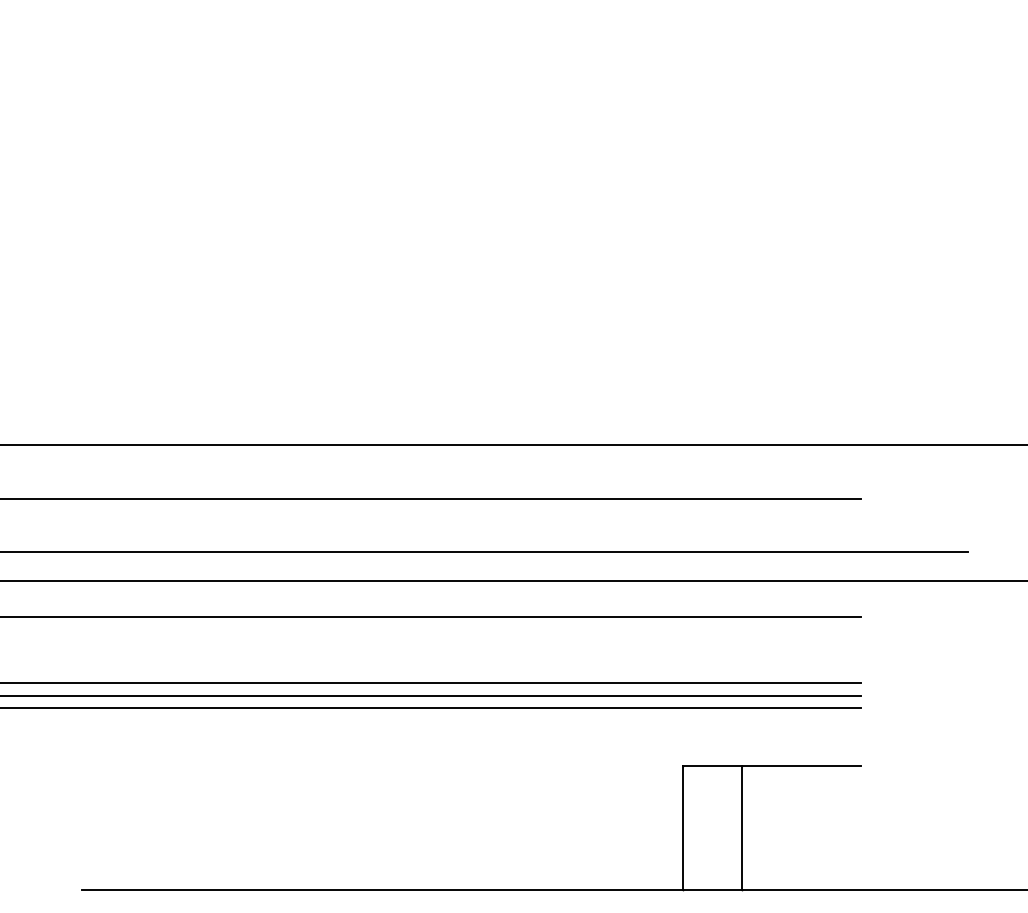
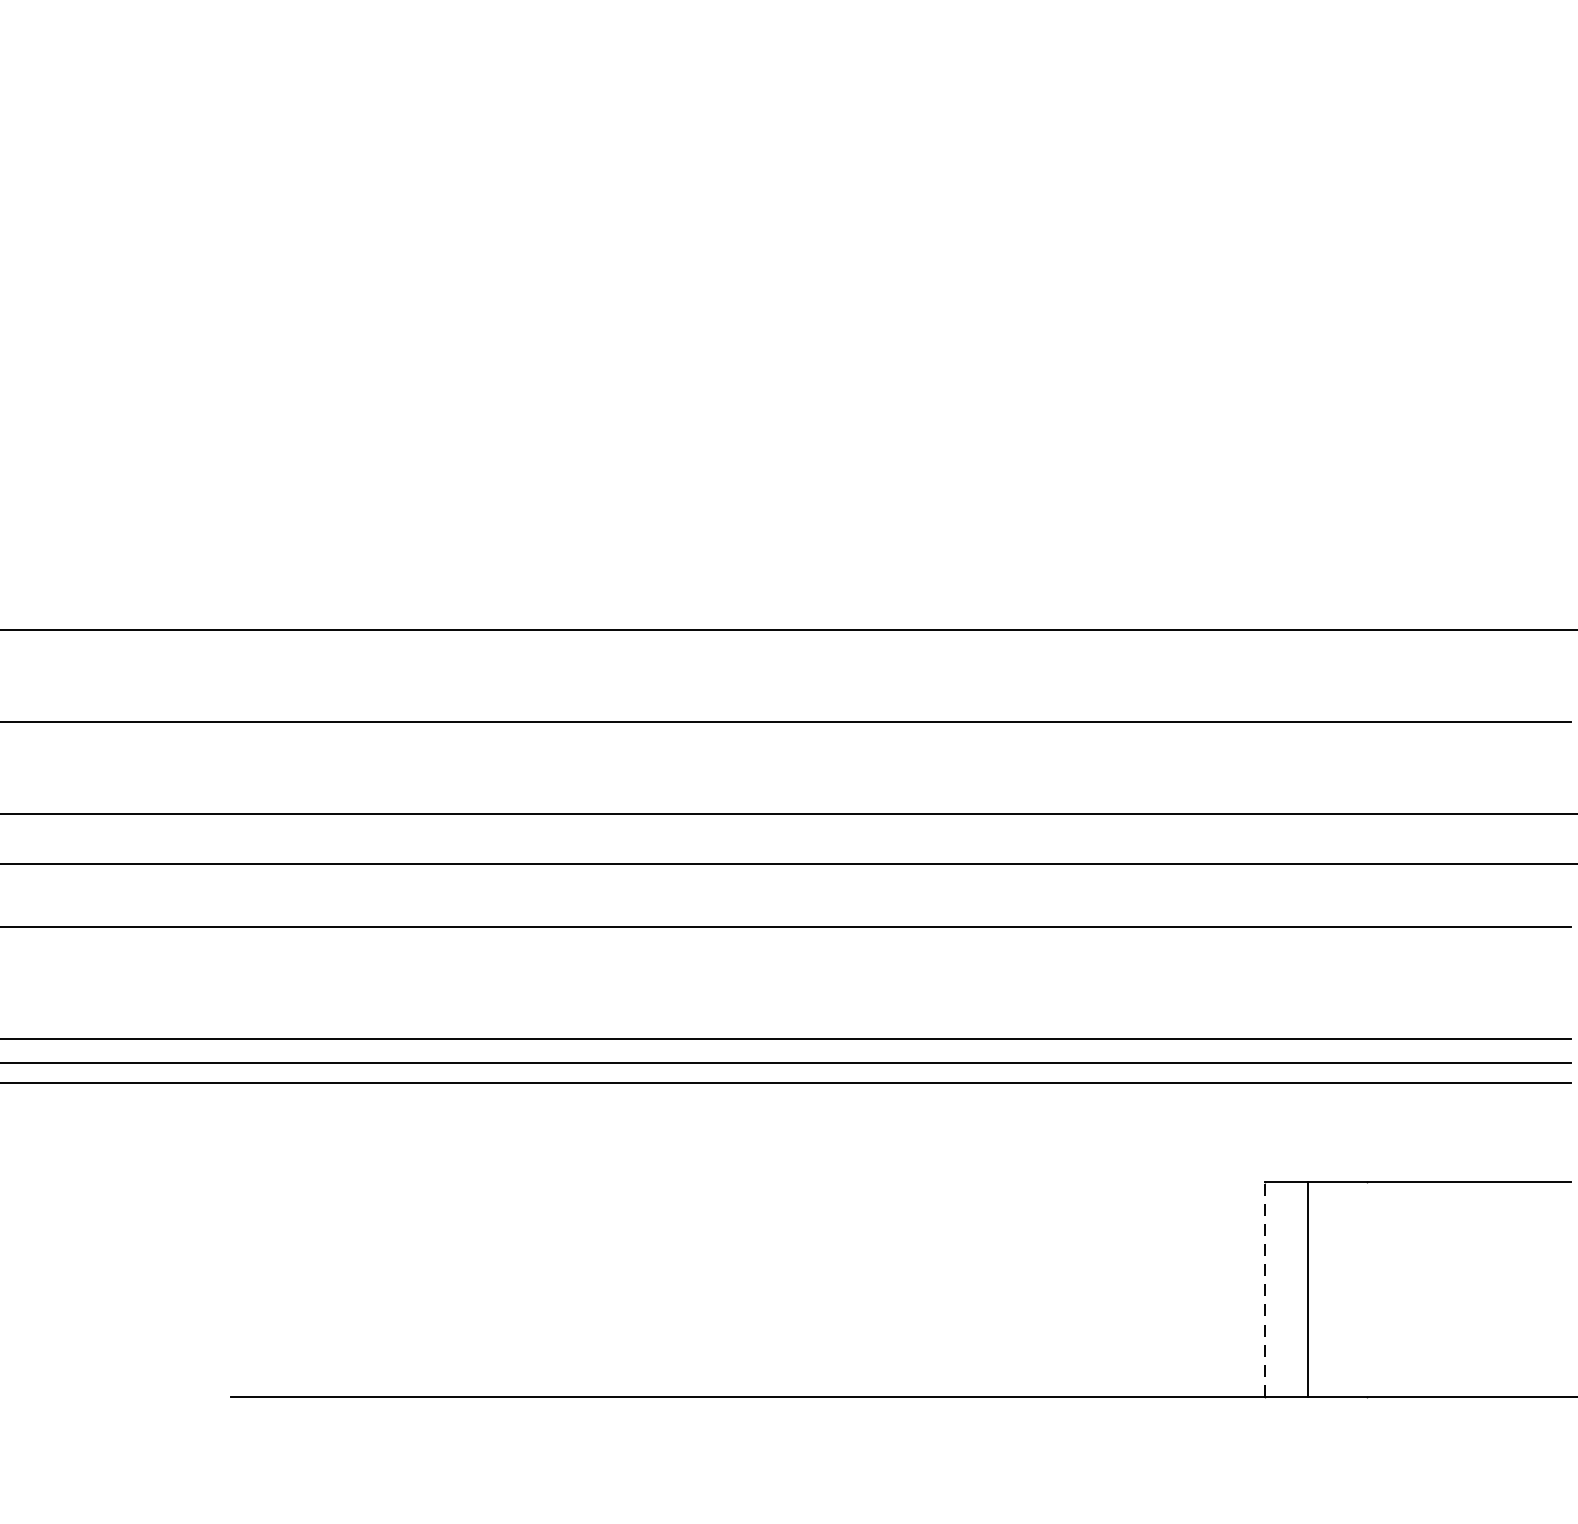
line: (682, 827) -> (1264, 1288), solid -> dashed
line: (742, 827) -> (1309, 1288), moved

